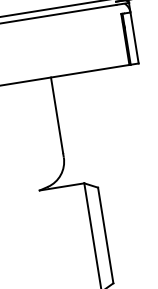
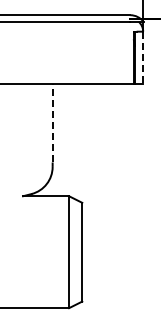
line: (134, 38) -> (143, 58), solid -> dashed
line: (56, 114) -> (52, 122), solid -> dashed

